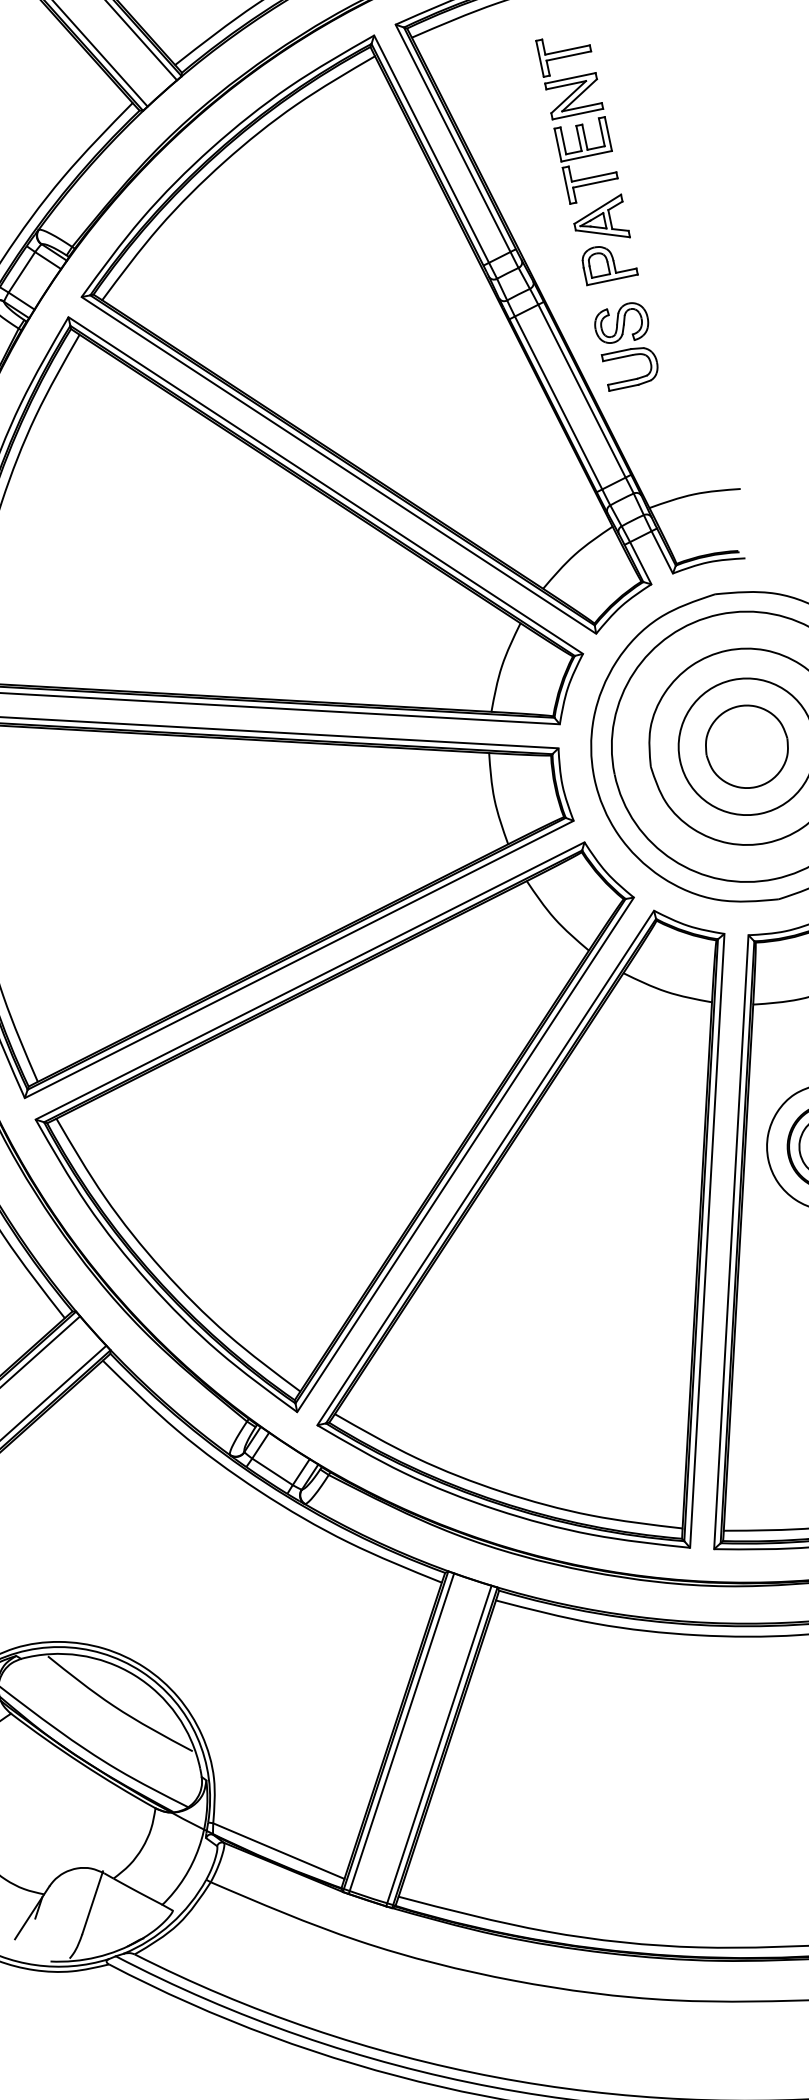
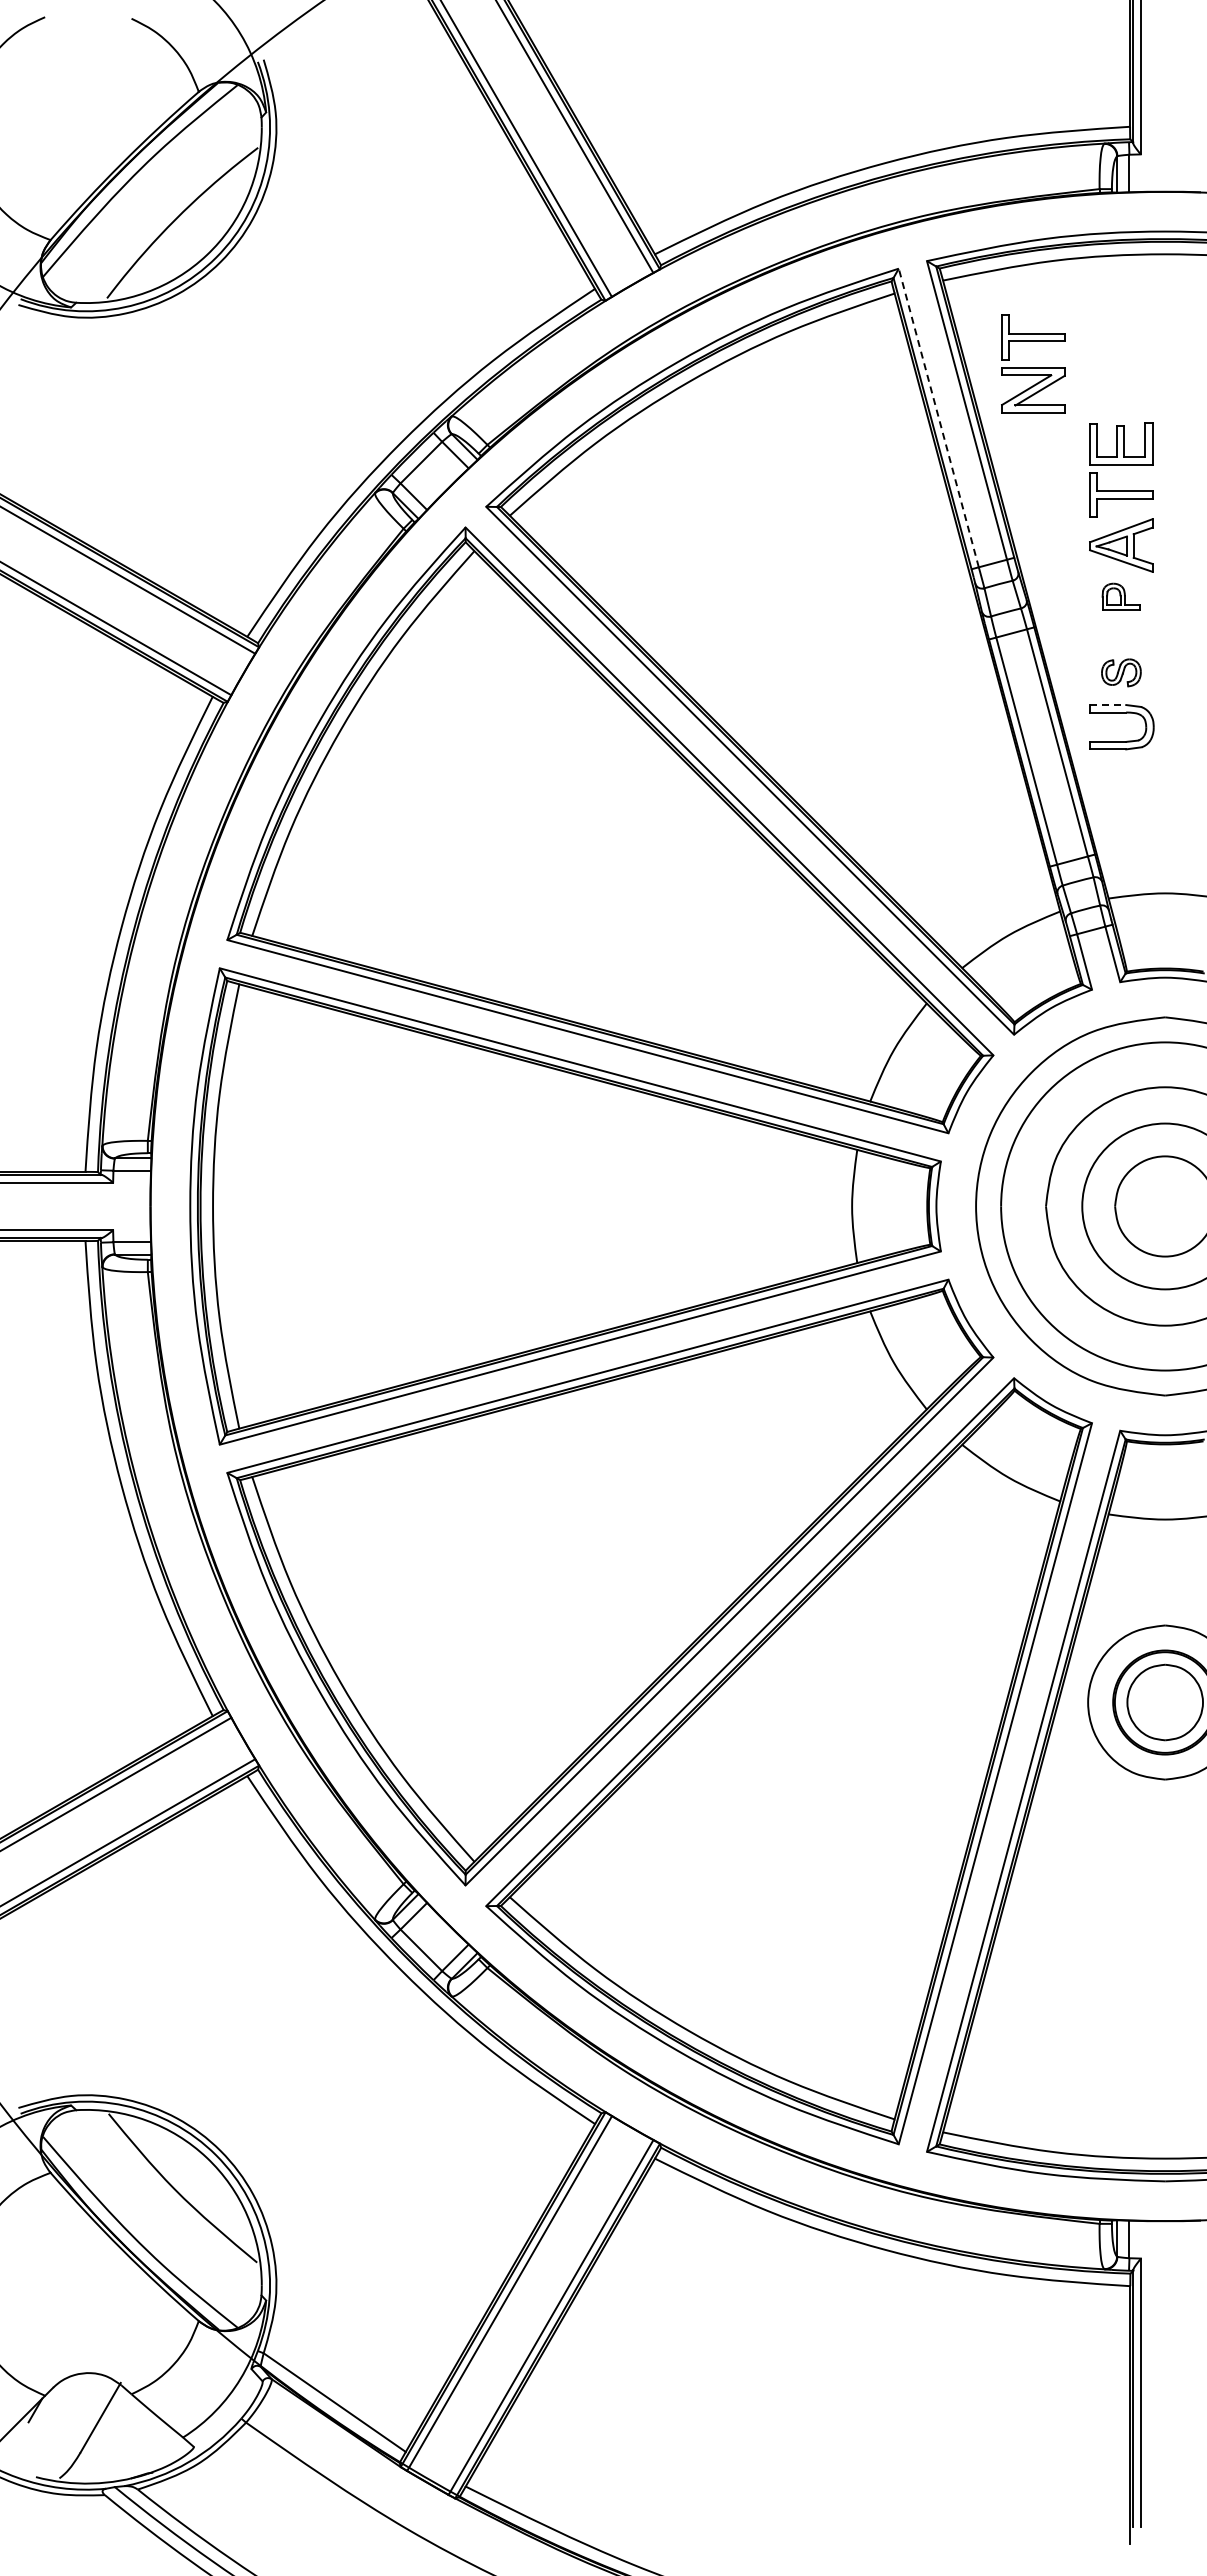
part: (569, 74) -> (1033, 363), moved
line: (431, 149) -> (938, 418), solid -> dashed
part: (608, 262) -> (1121, 596), size x0.6
part: (621, 323) -> (1121, 672), size x0.6
line: (616, 352) -> (1108, 705), solid -> dashed

